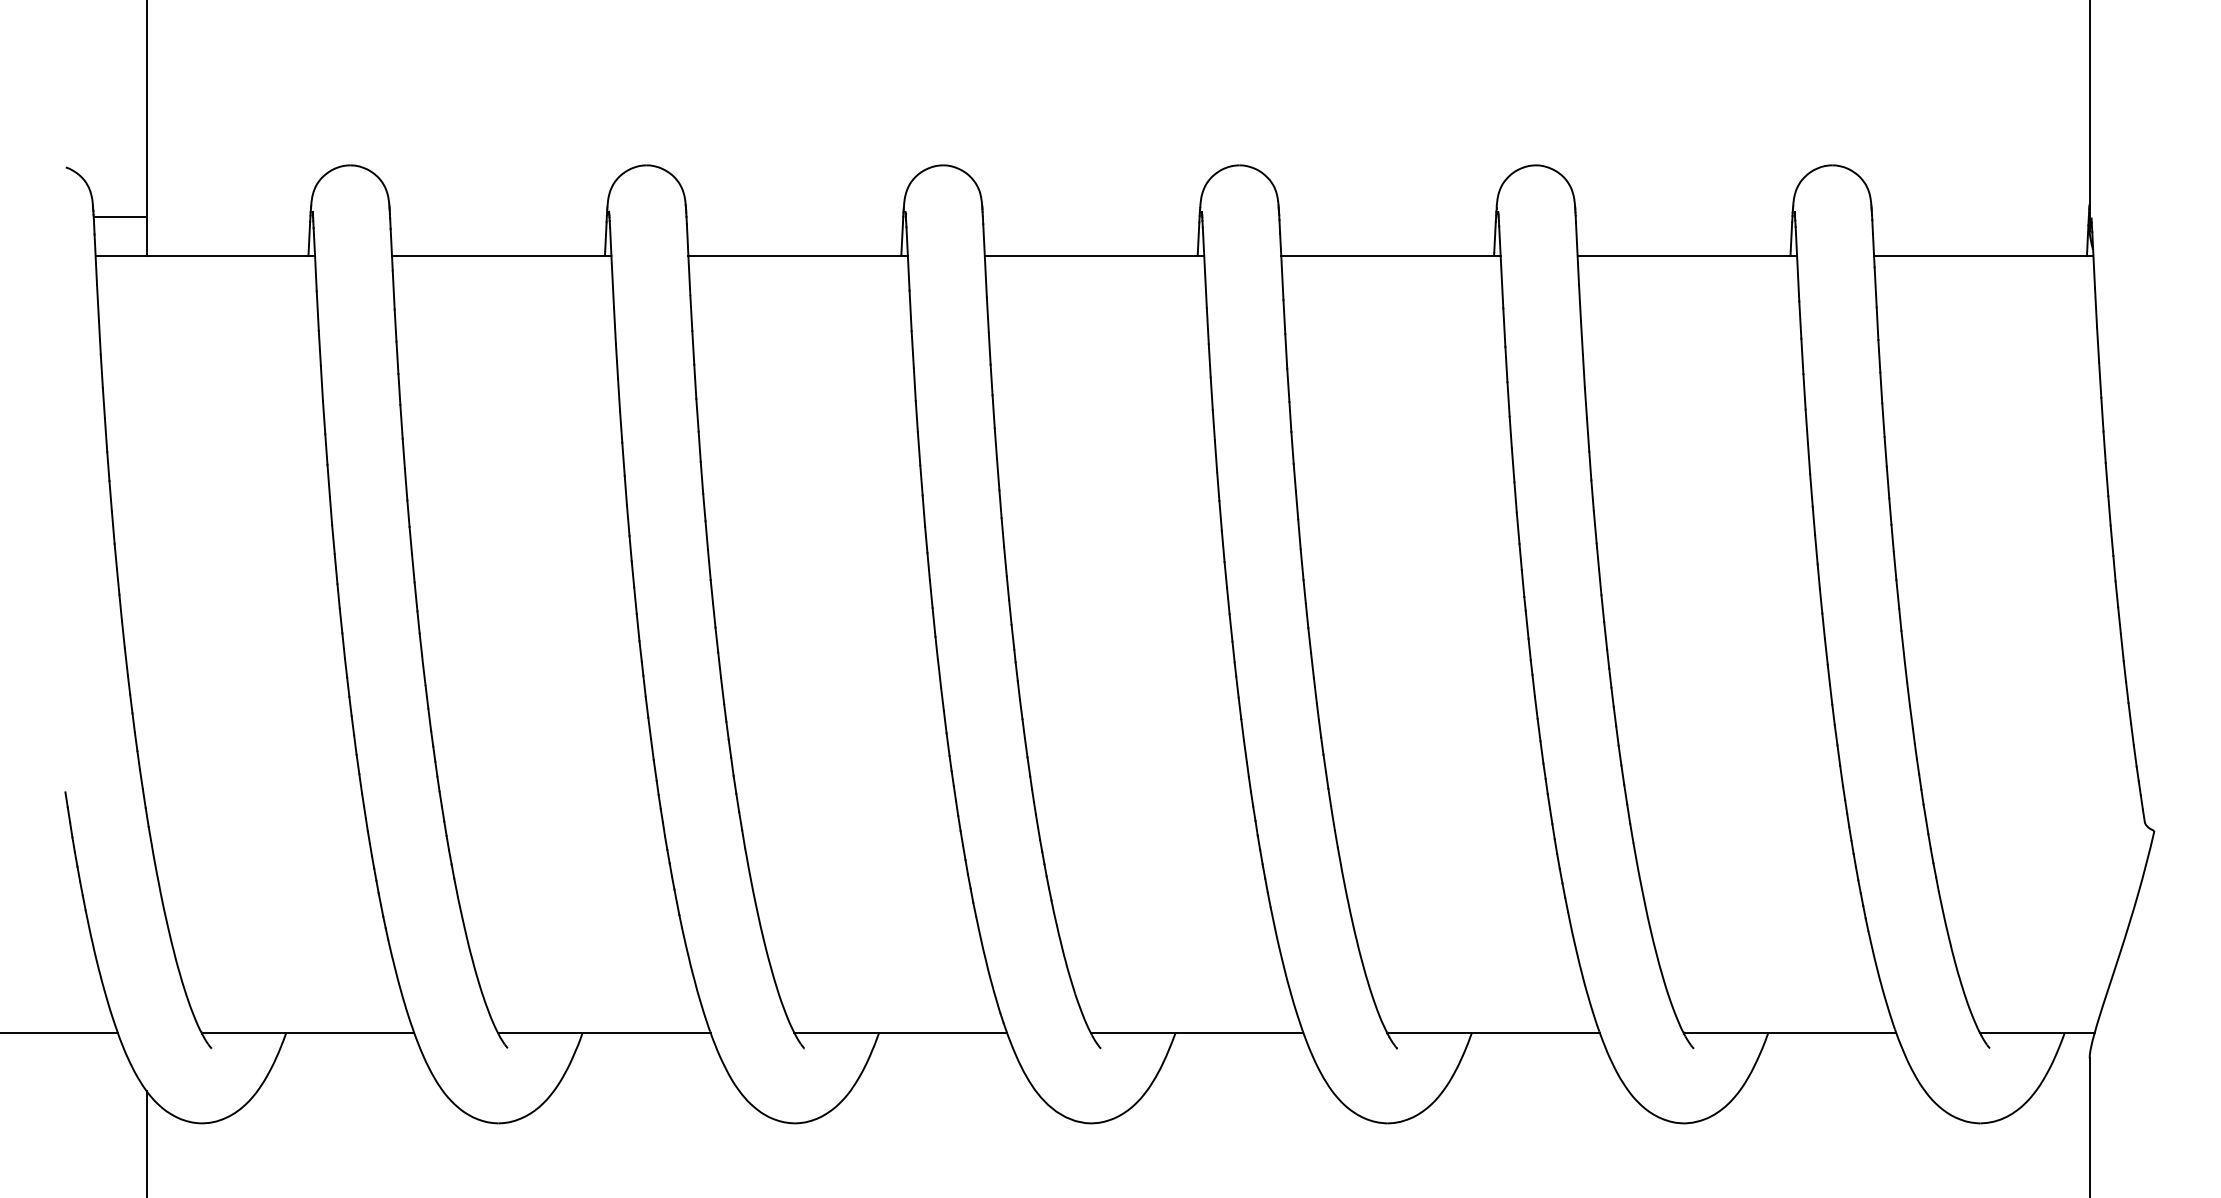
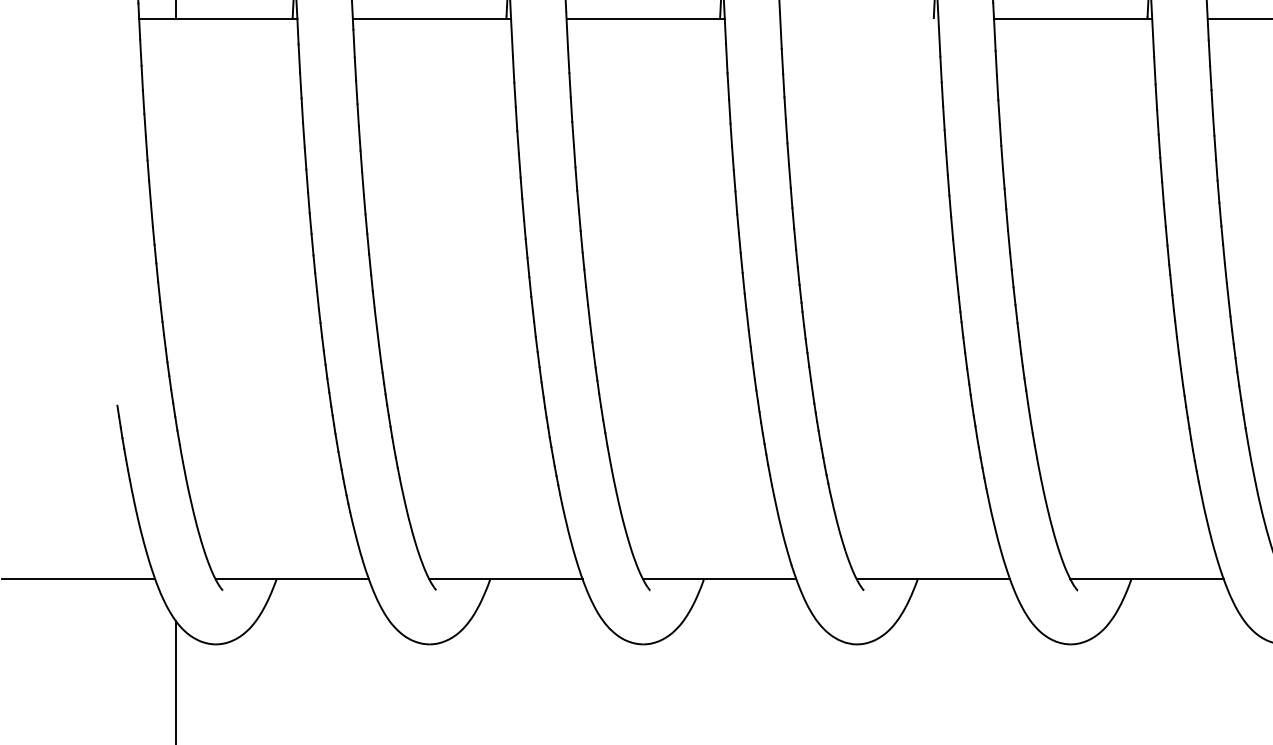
line: (1094, 255) -> (859, 18), removed

